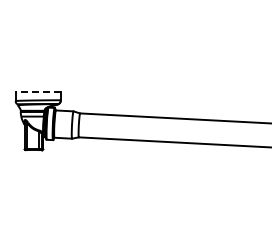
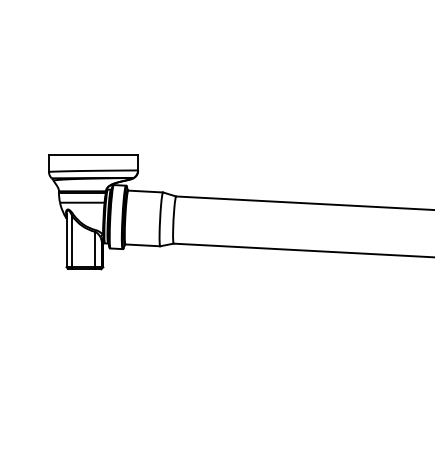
line: (38, 92) -> (93, 155), dashed -> solid

